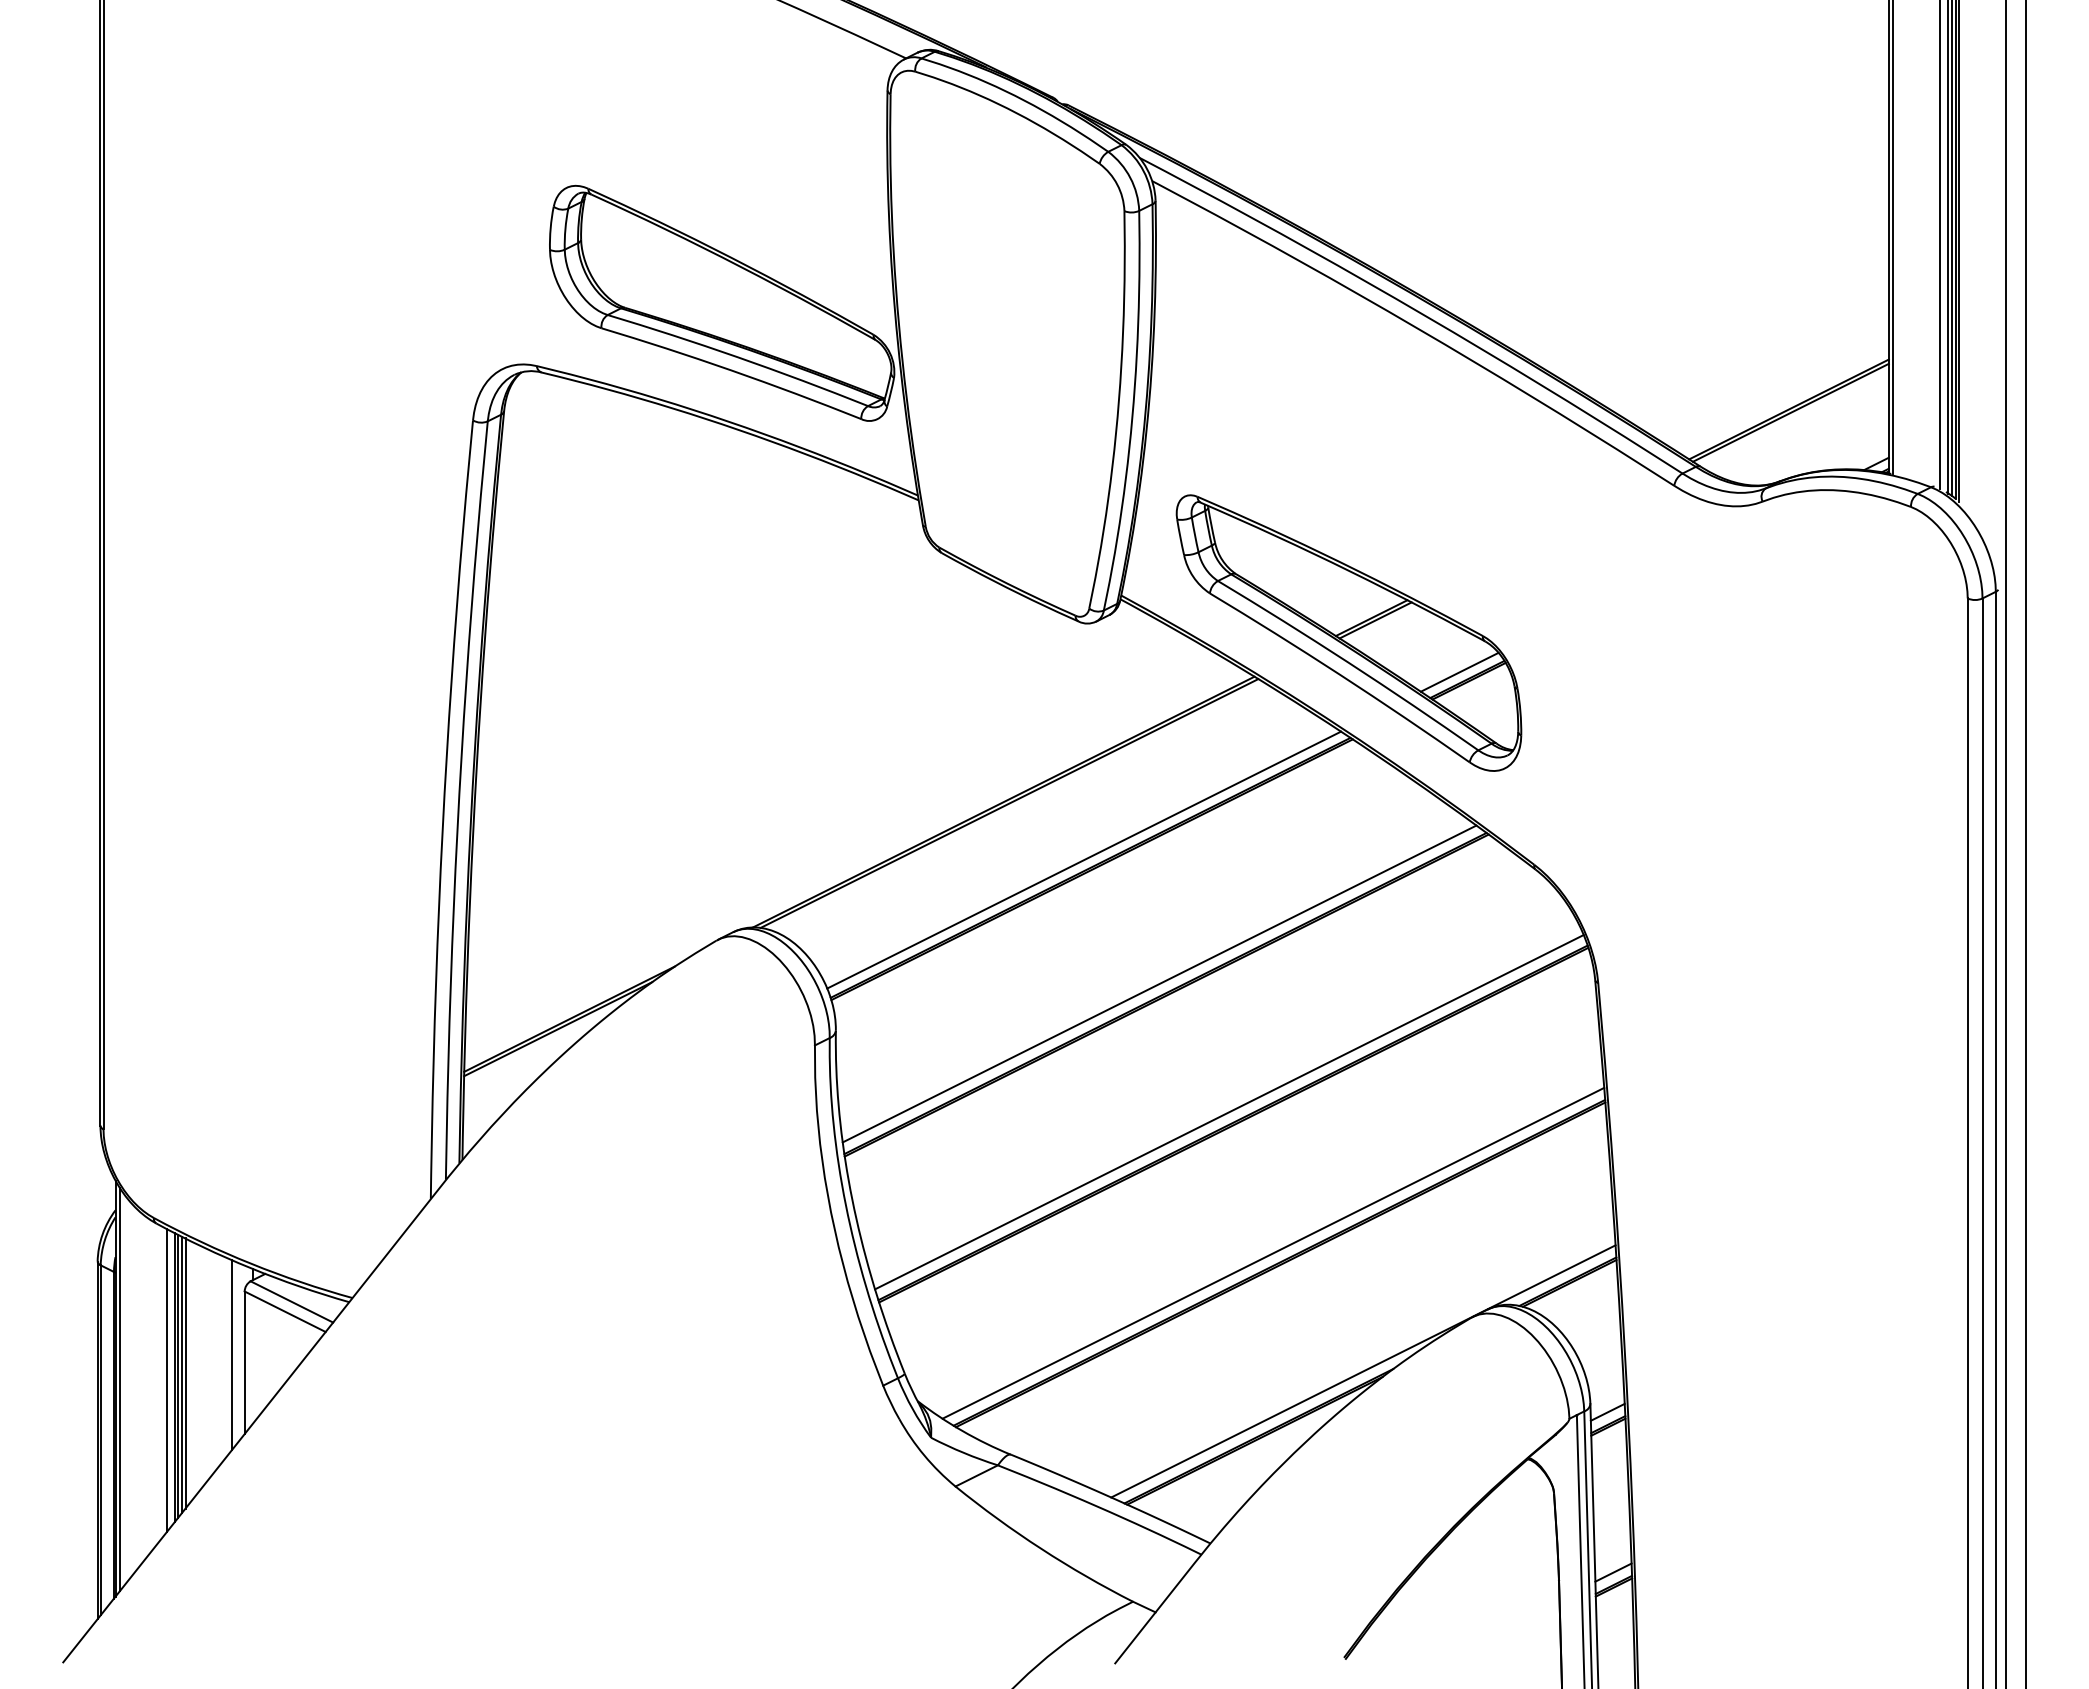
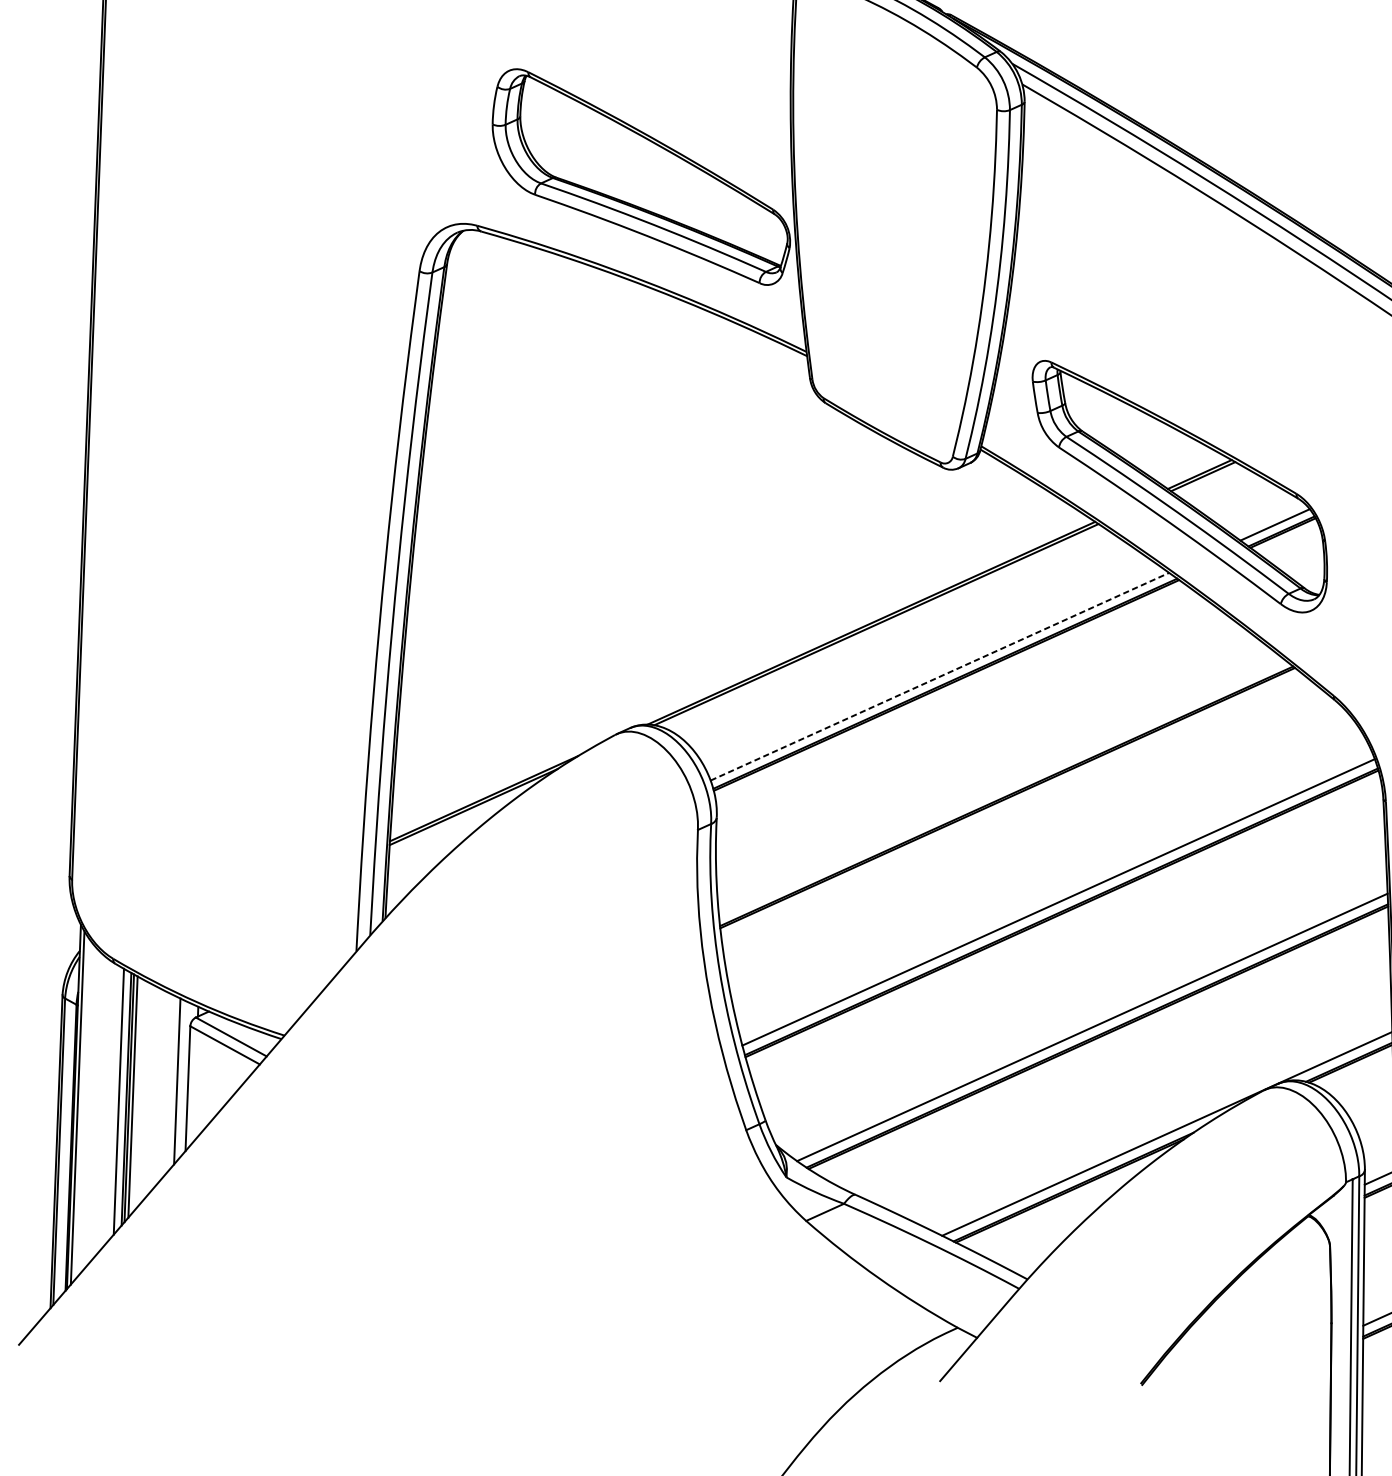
line: (1084, 859) -> (940, 676), solid -> dashed
line: (1159, 983) -> (1001, 787), removed
line: (185, 1373) -> (135, 1096), removed

